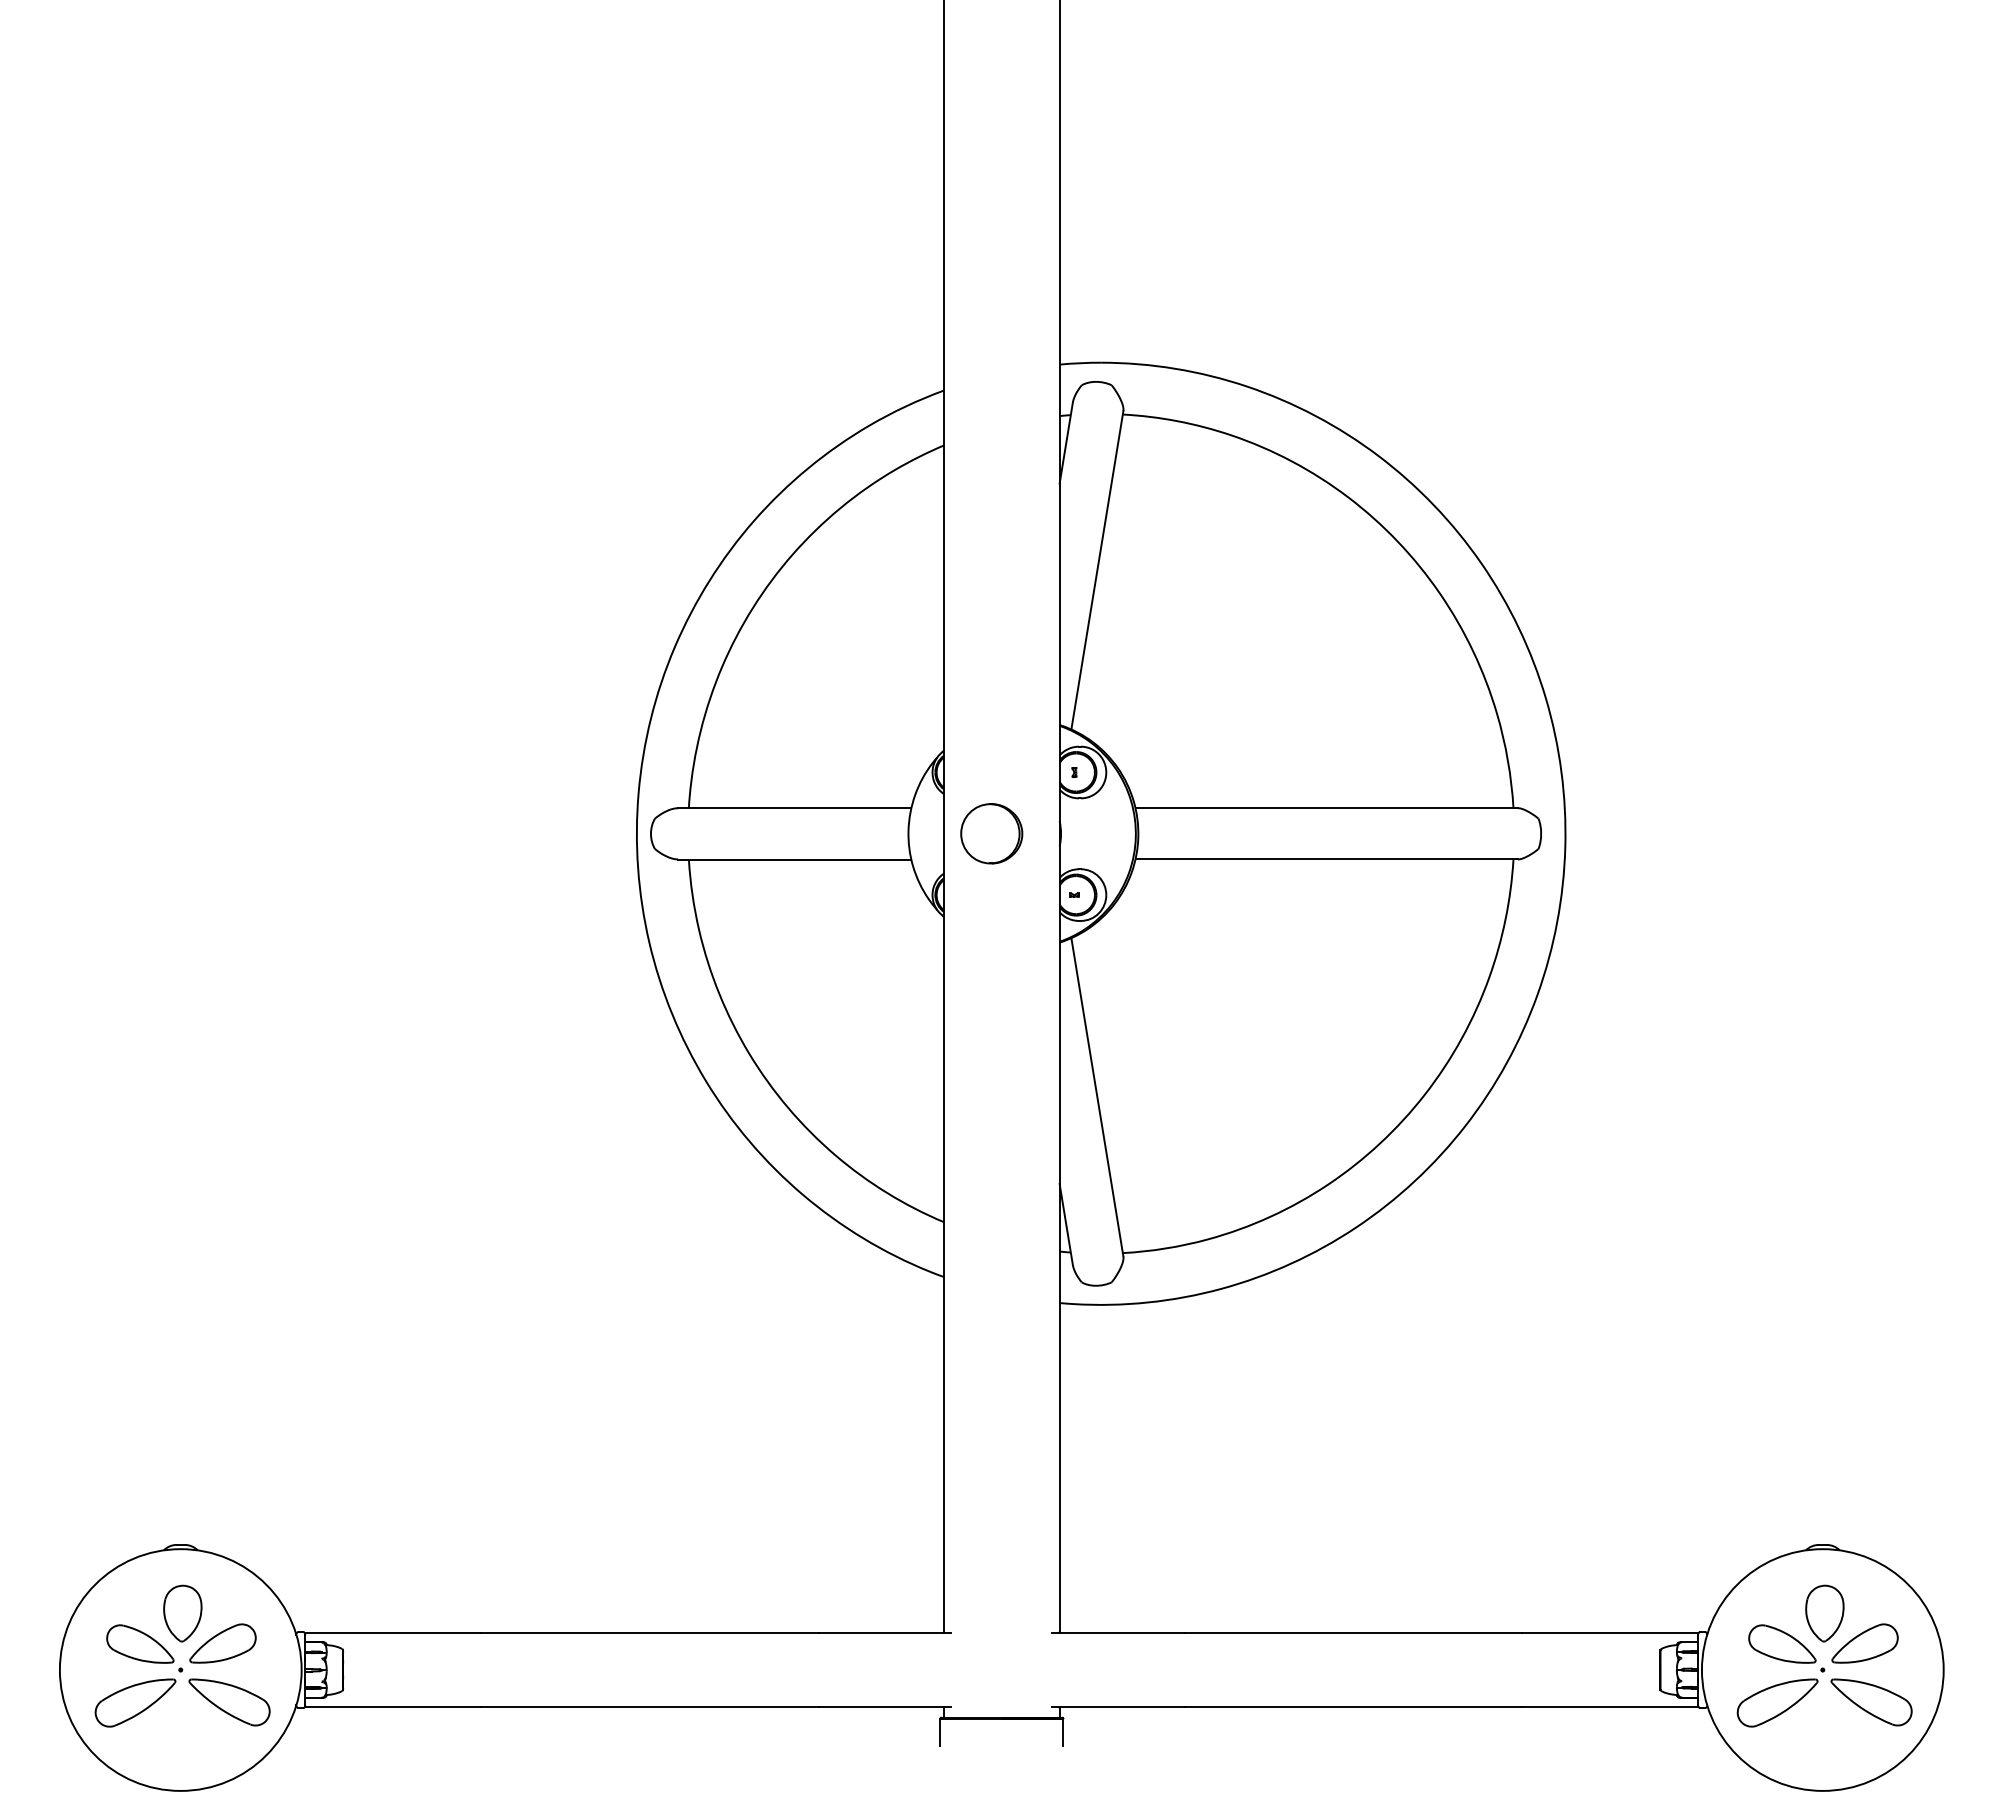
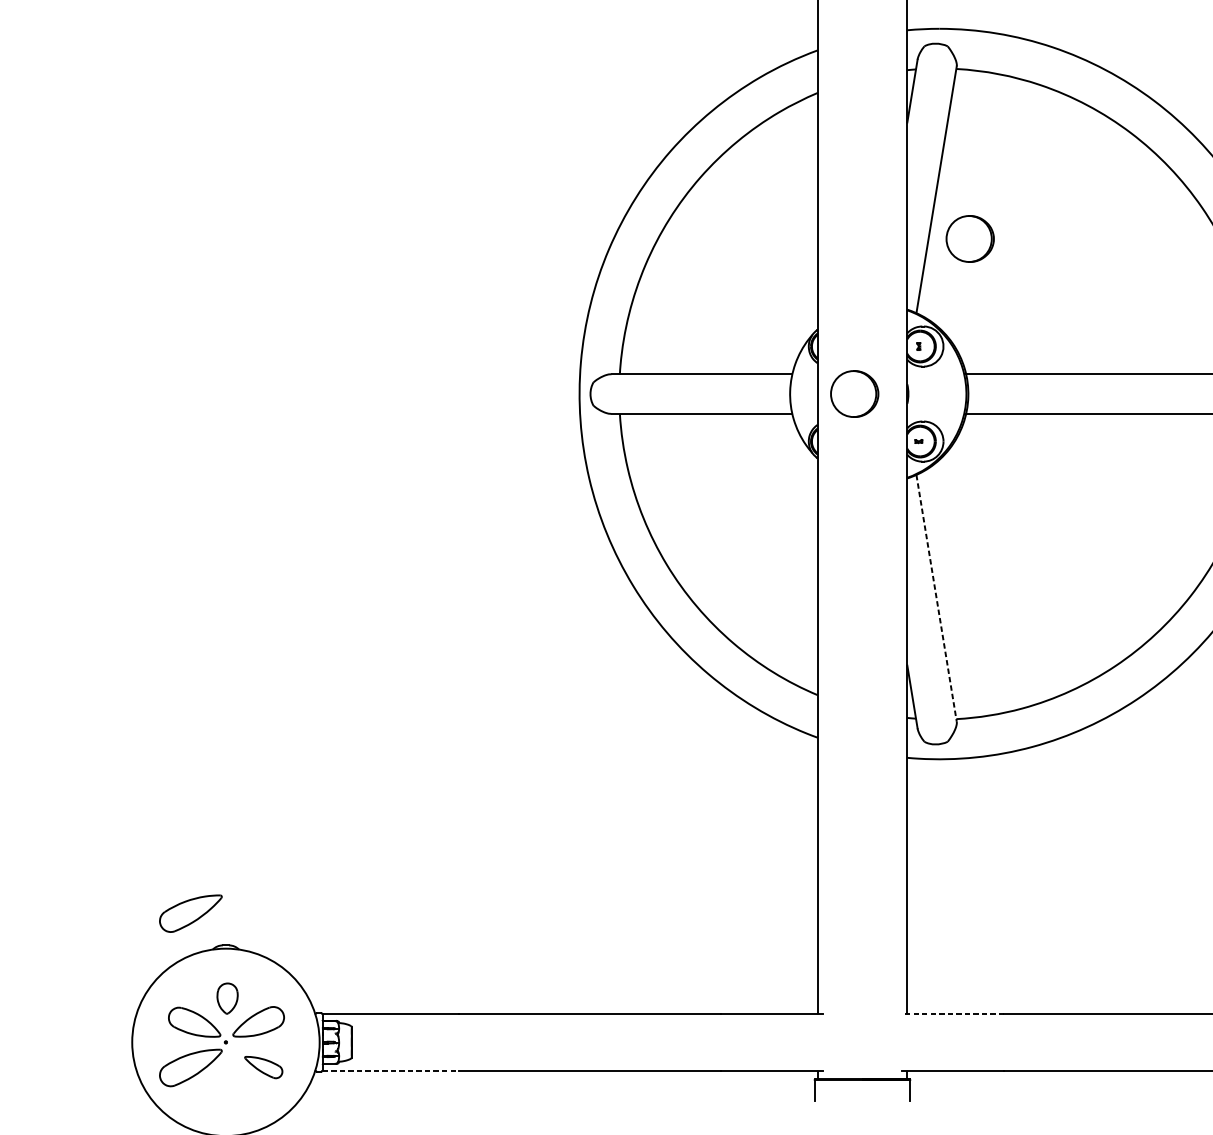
part: (1140, 633) -> (970, 238), added
line: (1097, 1097) -> (936, 598), solid -> dashed
part: (135, 1503) -> (190, 913), added
part: (182, 1613) -> (227, 998), size x0.7
line: (1118, 1633) -> (952, 1014), solid -> dashed
part: (229, 1702) -> (263, 1067), size x0.6
line: (393, 1706) -> (390, 1070), solid -> dashed

